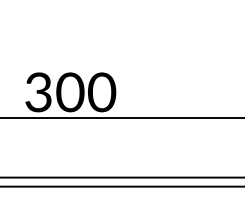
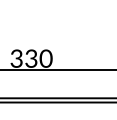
text: (70, 91) -> (31, 58), 300 -> 330

